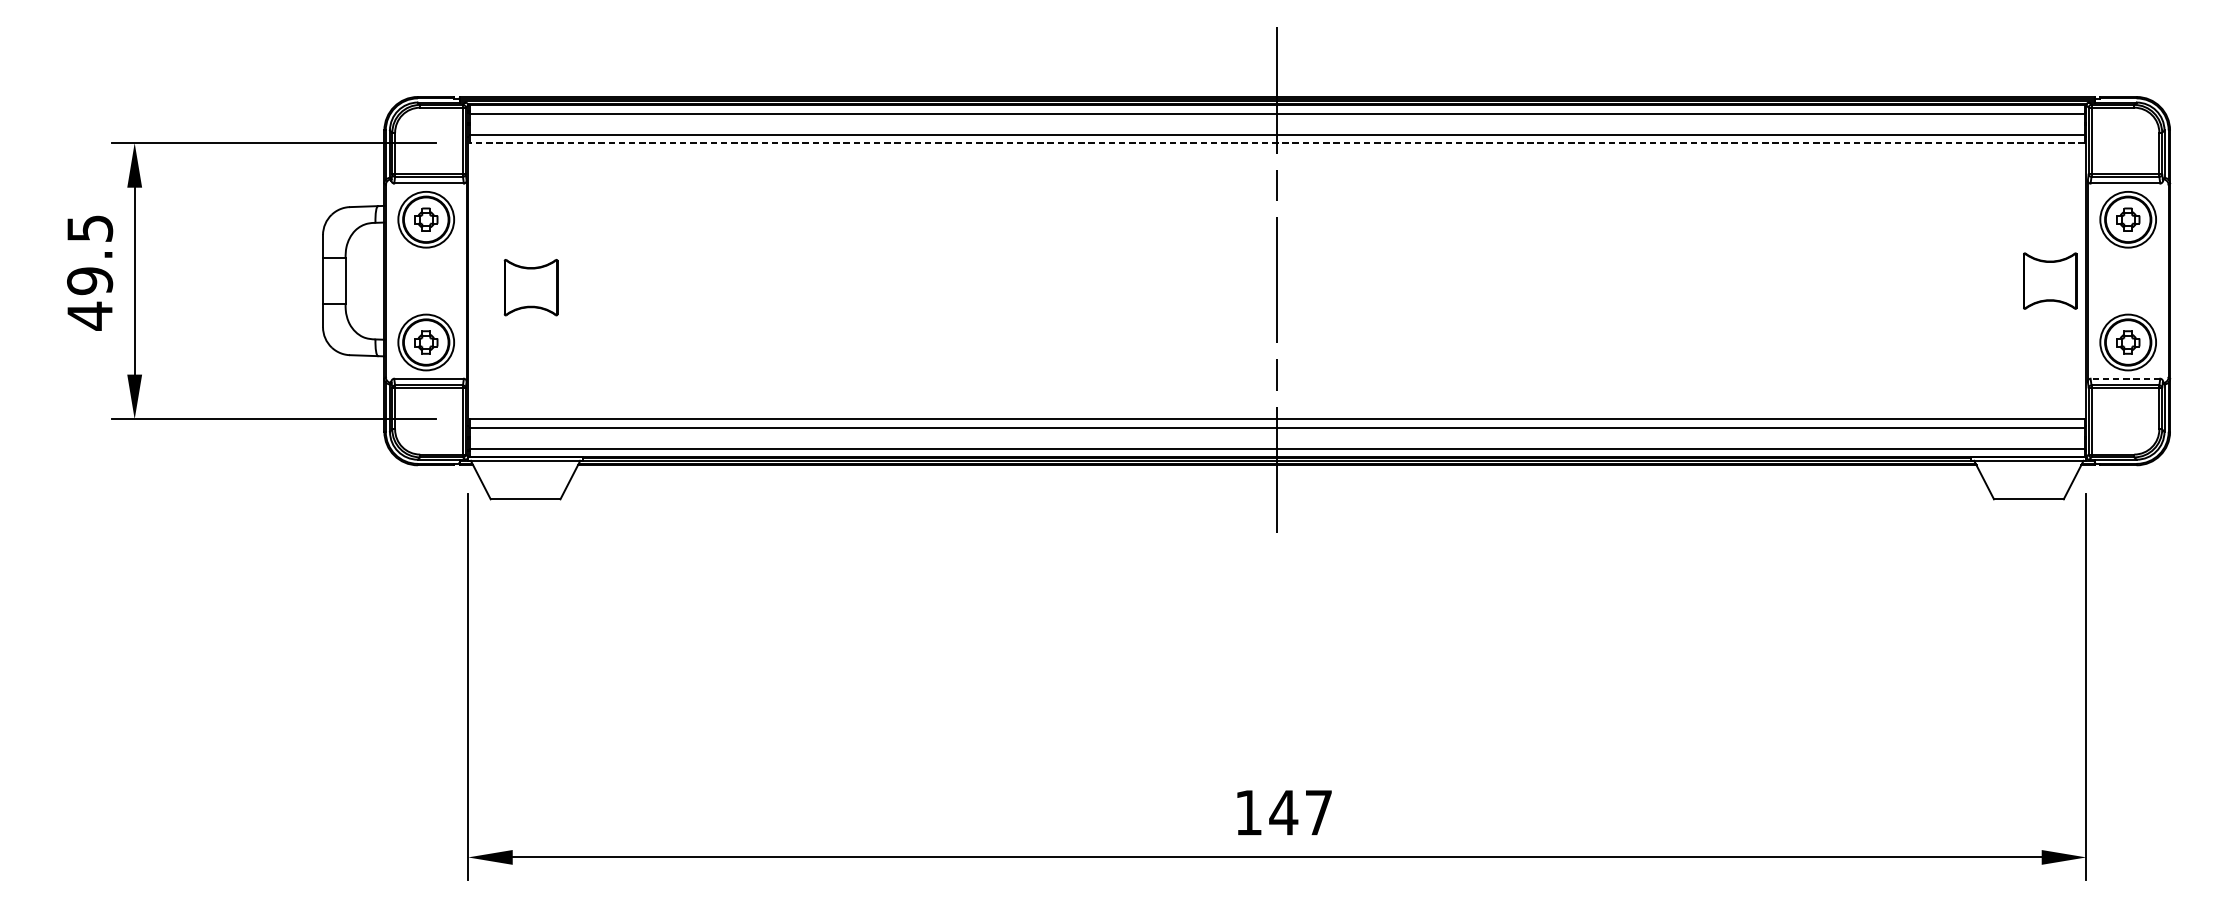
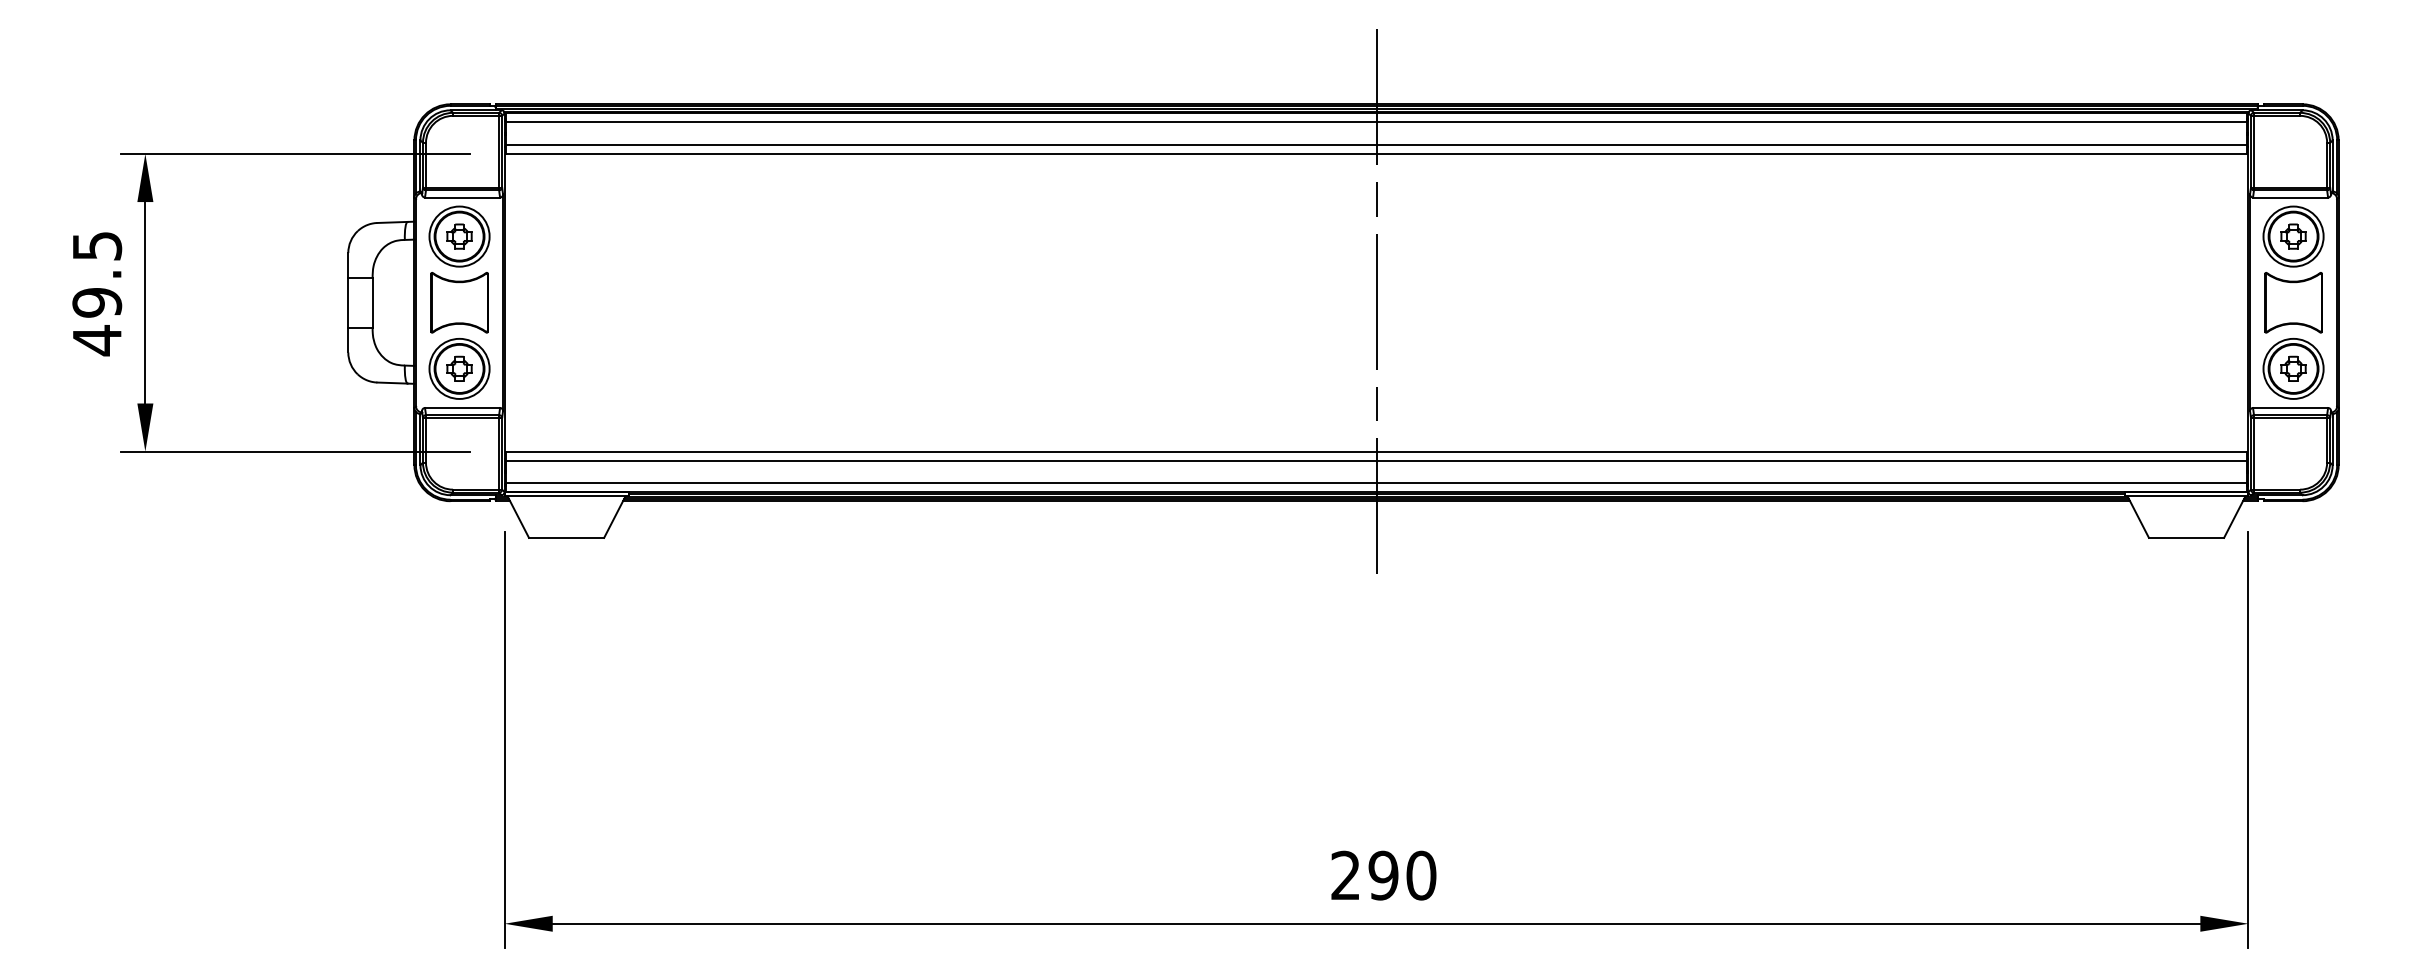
line: (1277, 142) -> (1376, 153), dashed -> solid
part: (2050, 280) -> (2293, 302), moved
part: (531, 287) -> (459, 302), moved
line: (2125, 379) -> (2290, 408), dashed -> solid
text: (1283, 812) -> (1383, 875), 147 -> 290

